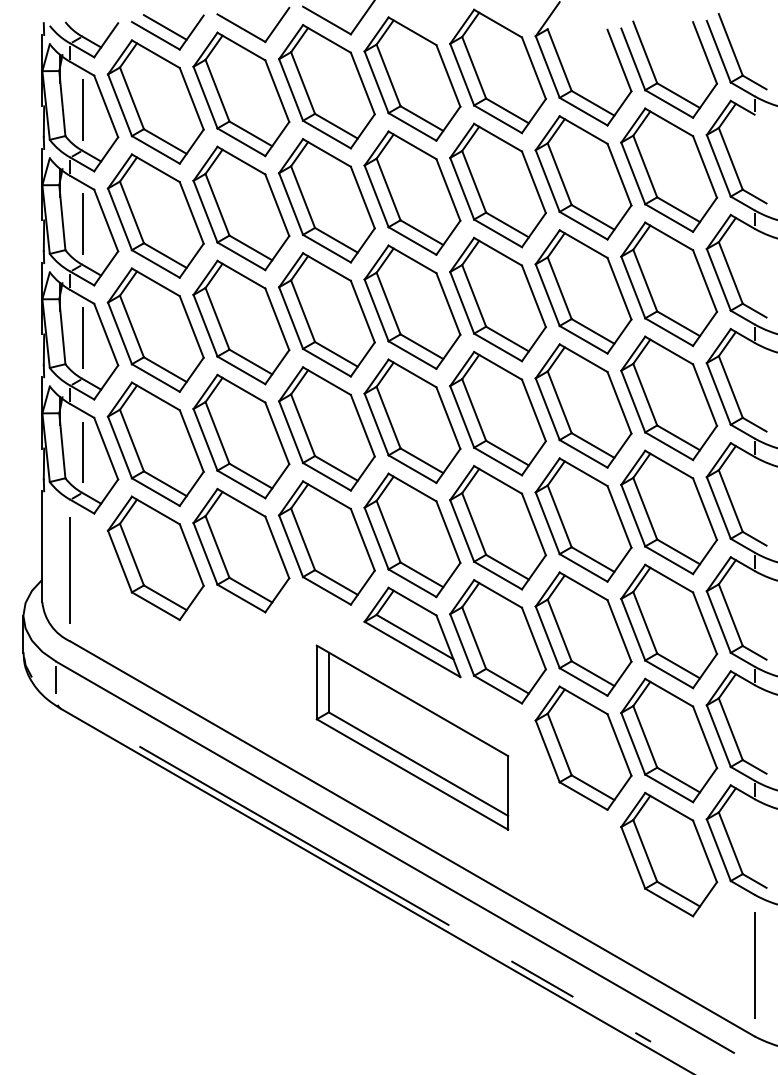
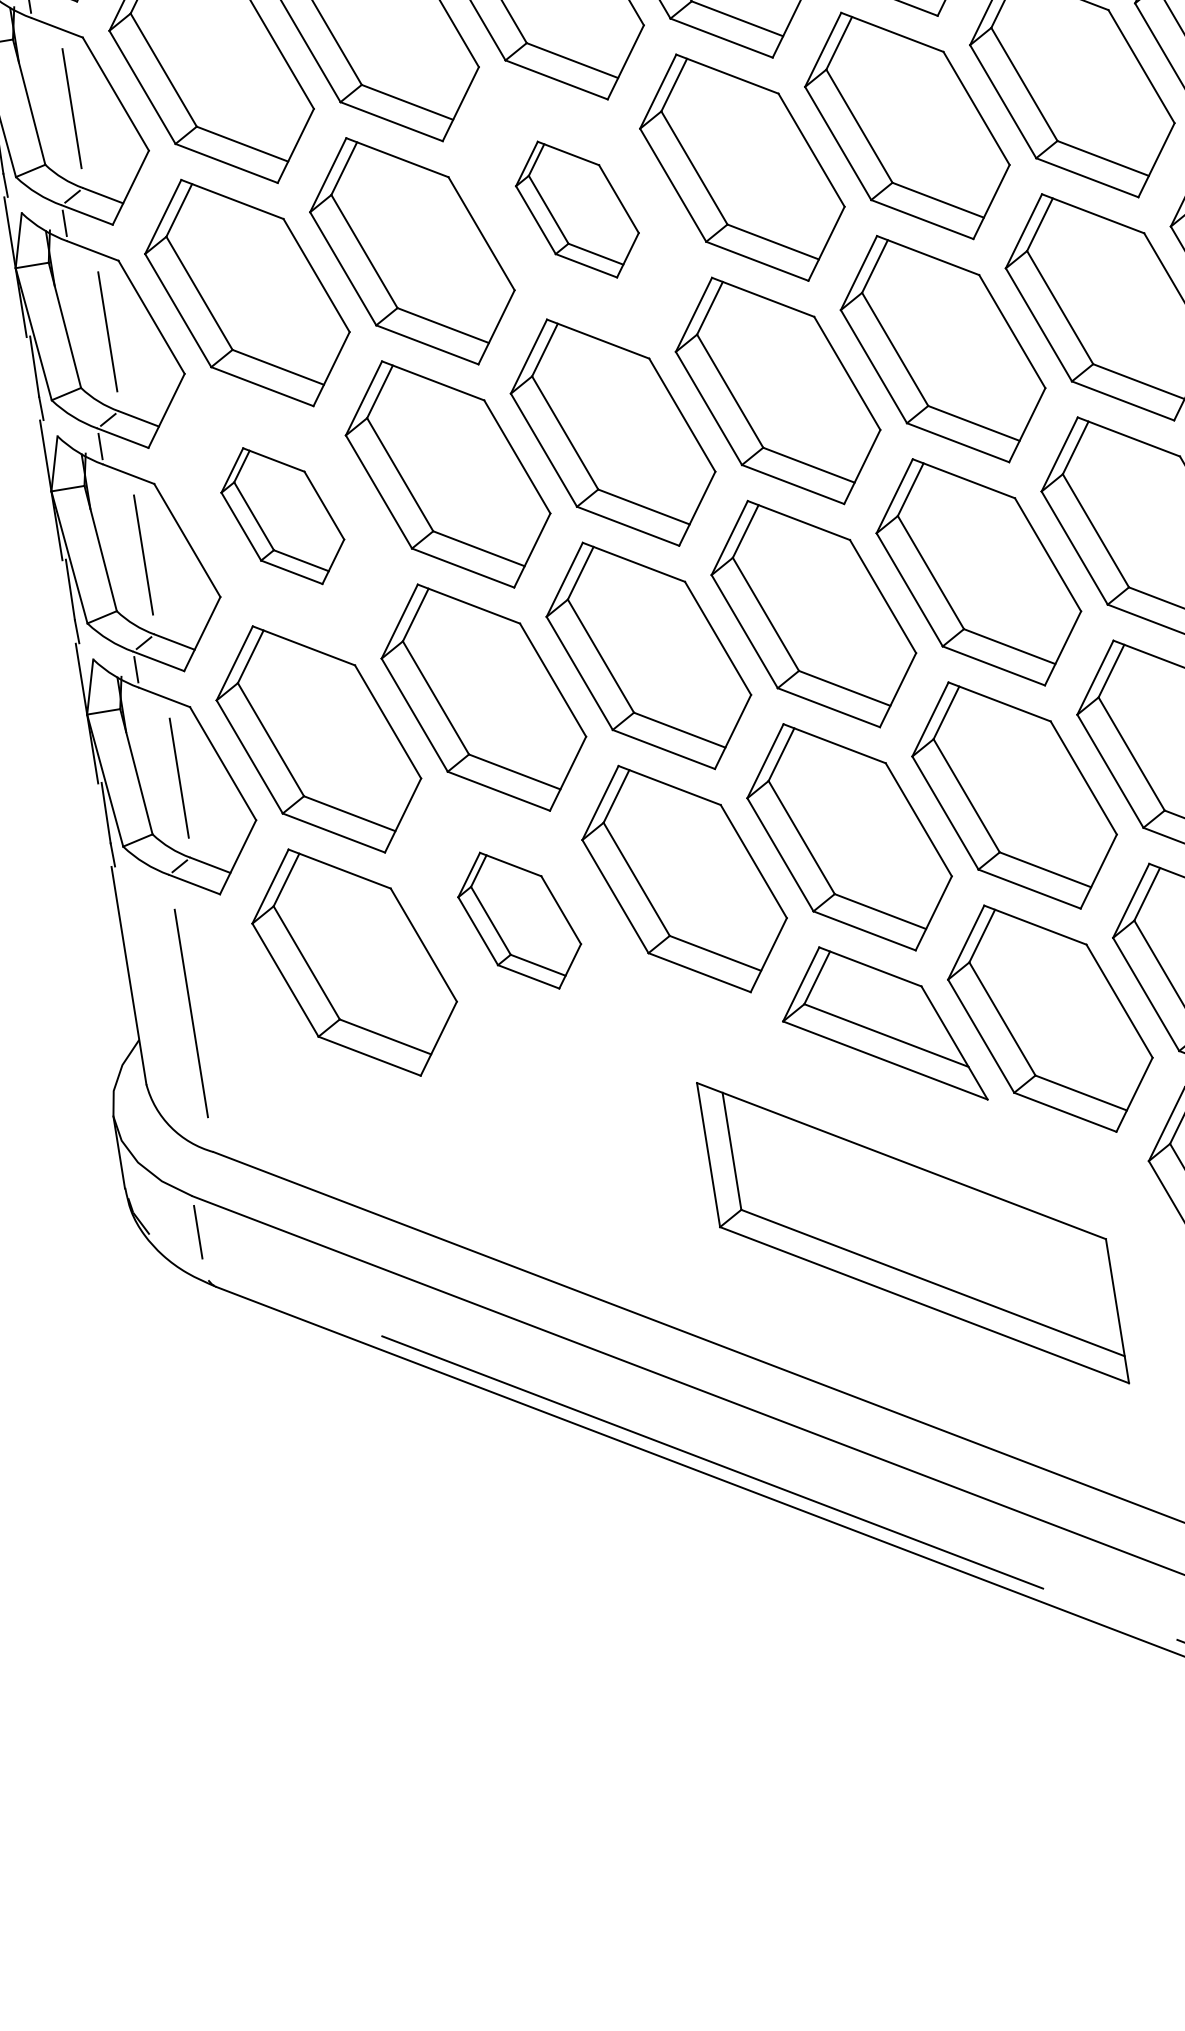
part: (326, 200) -> (576, 209), size x0.6
part: (155, 329) -> (282, 515), size x0.6
part: (241, 550) -> (519, 920), size x0.6

